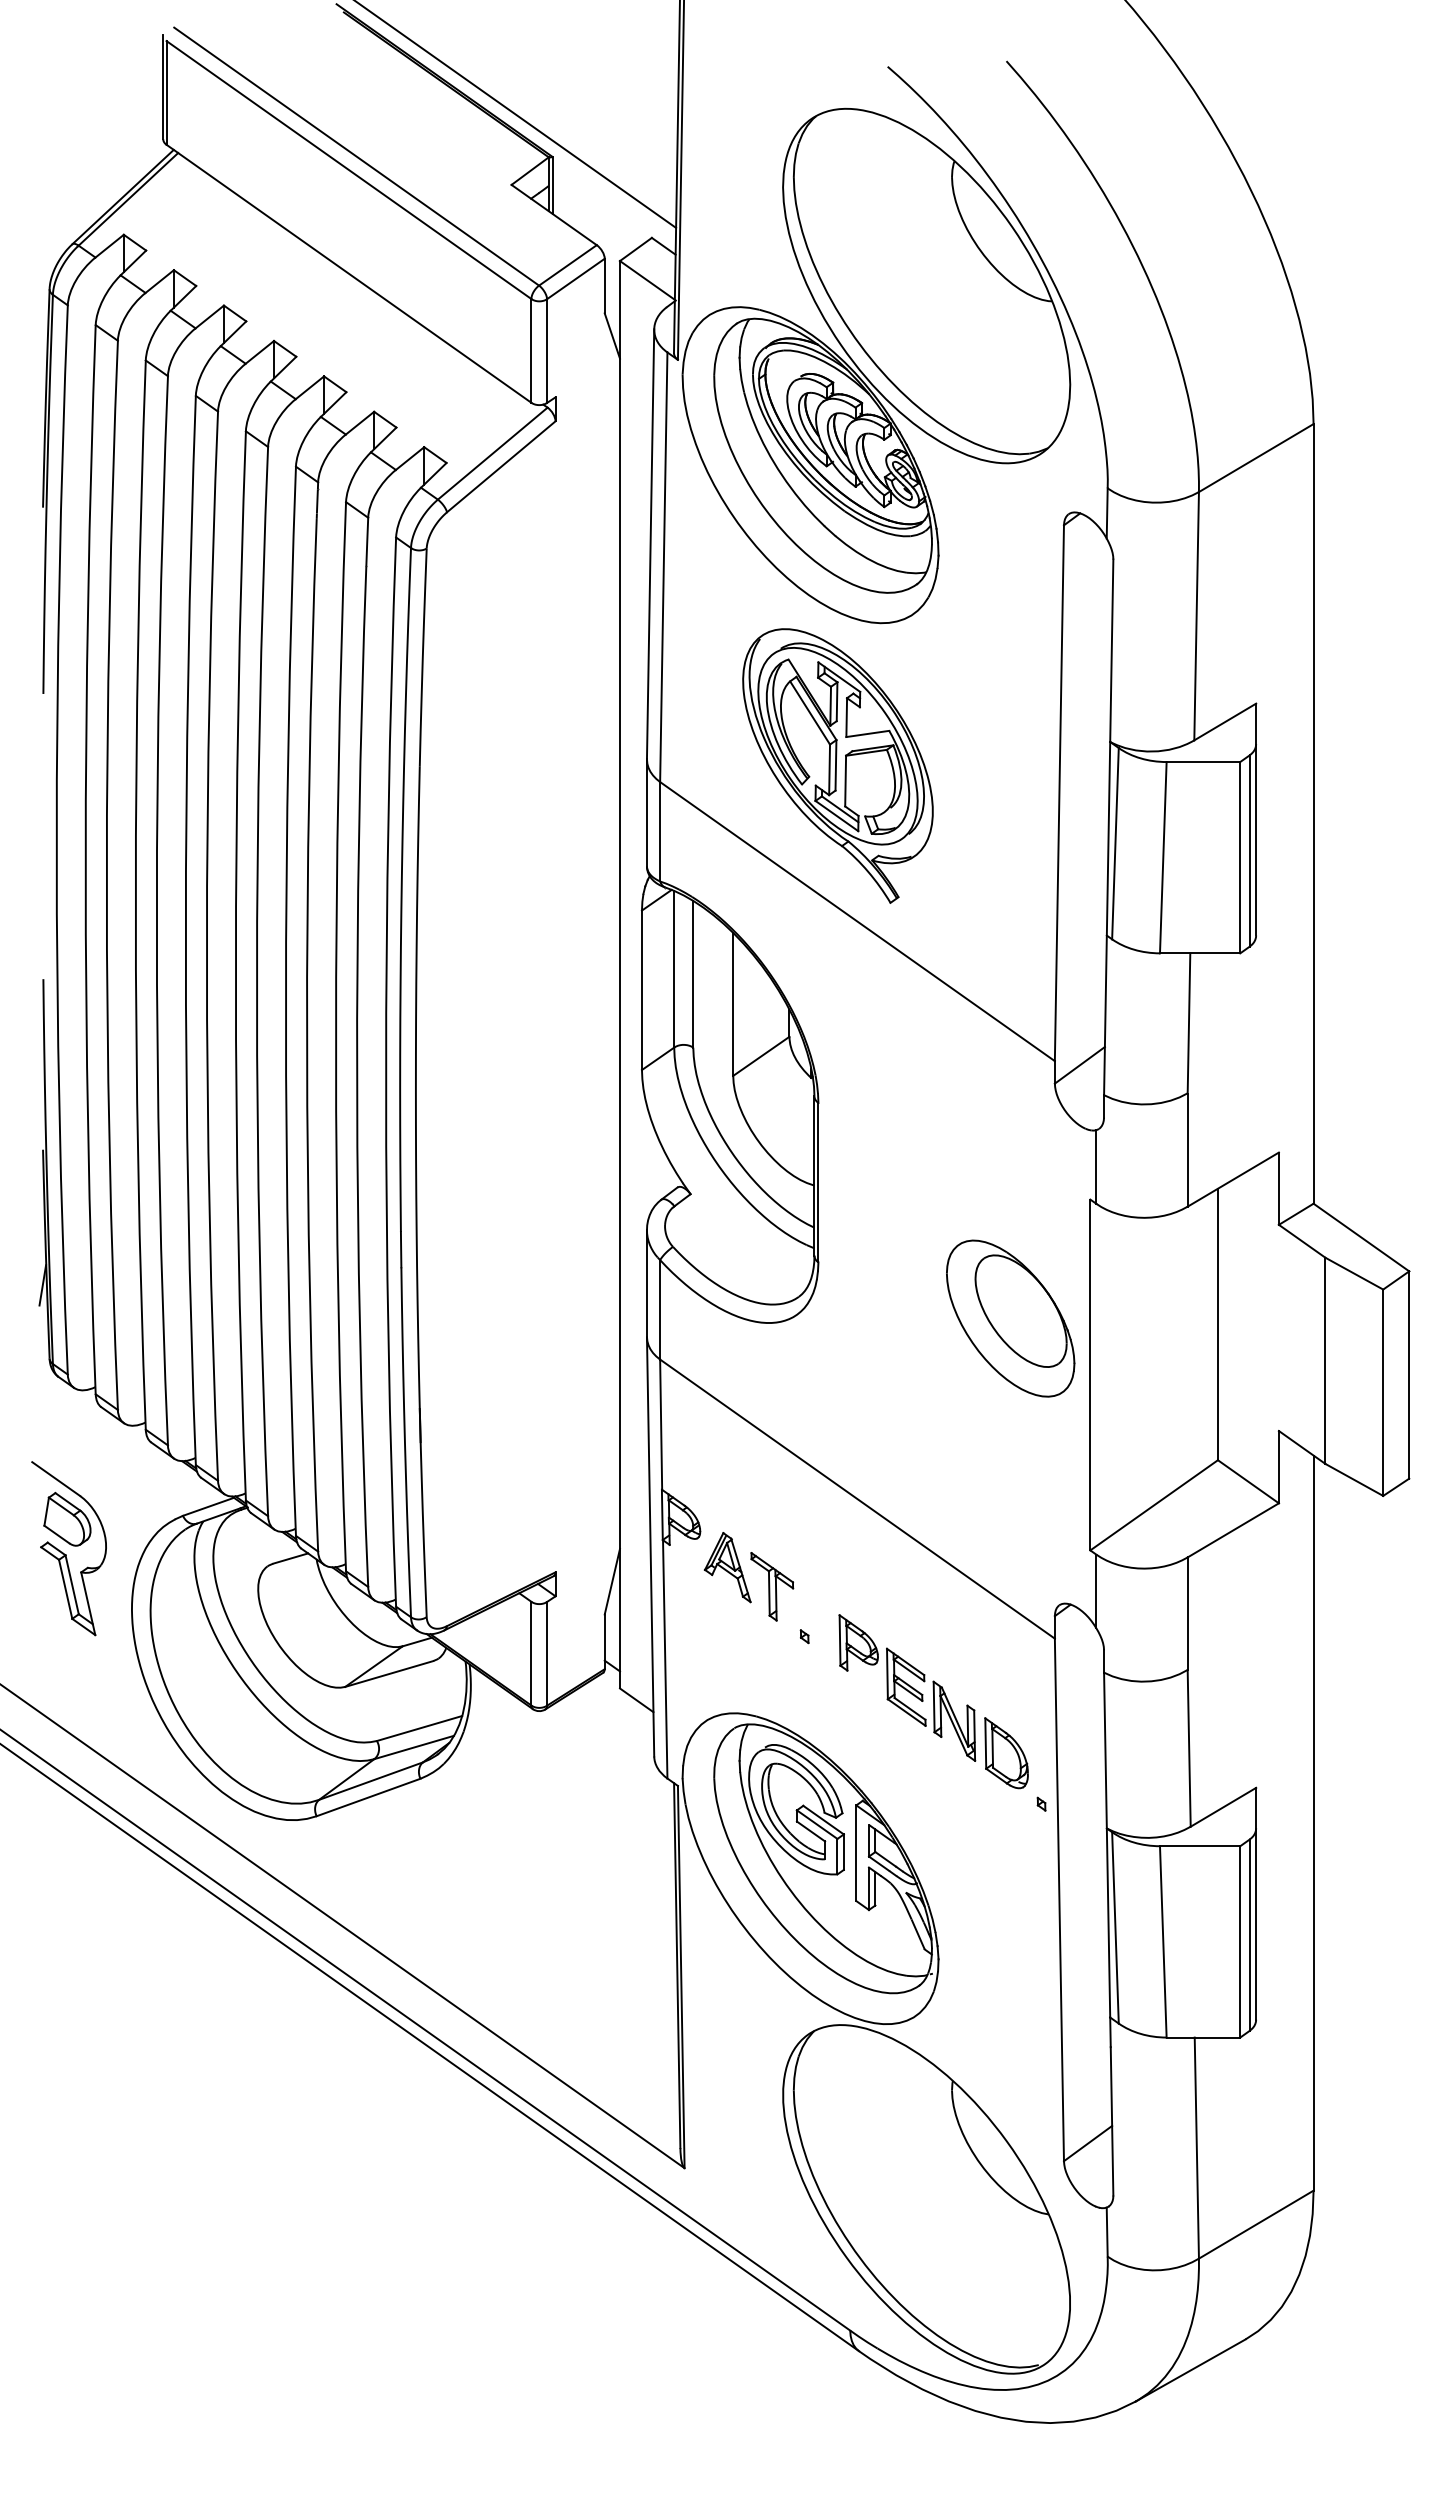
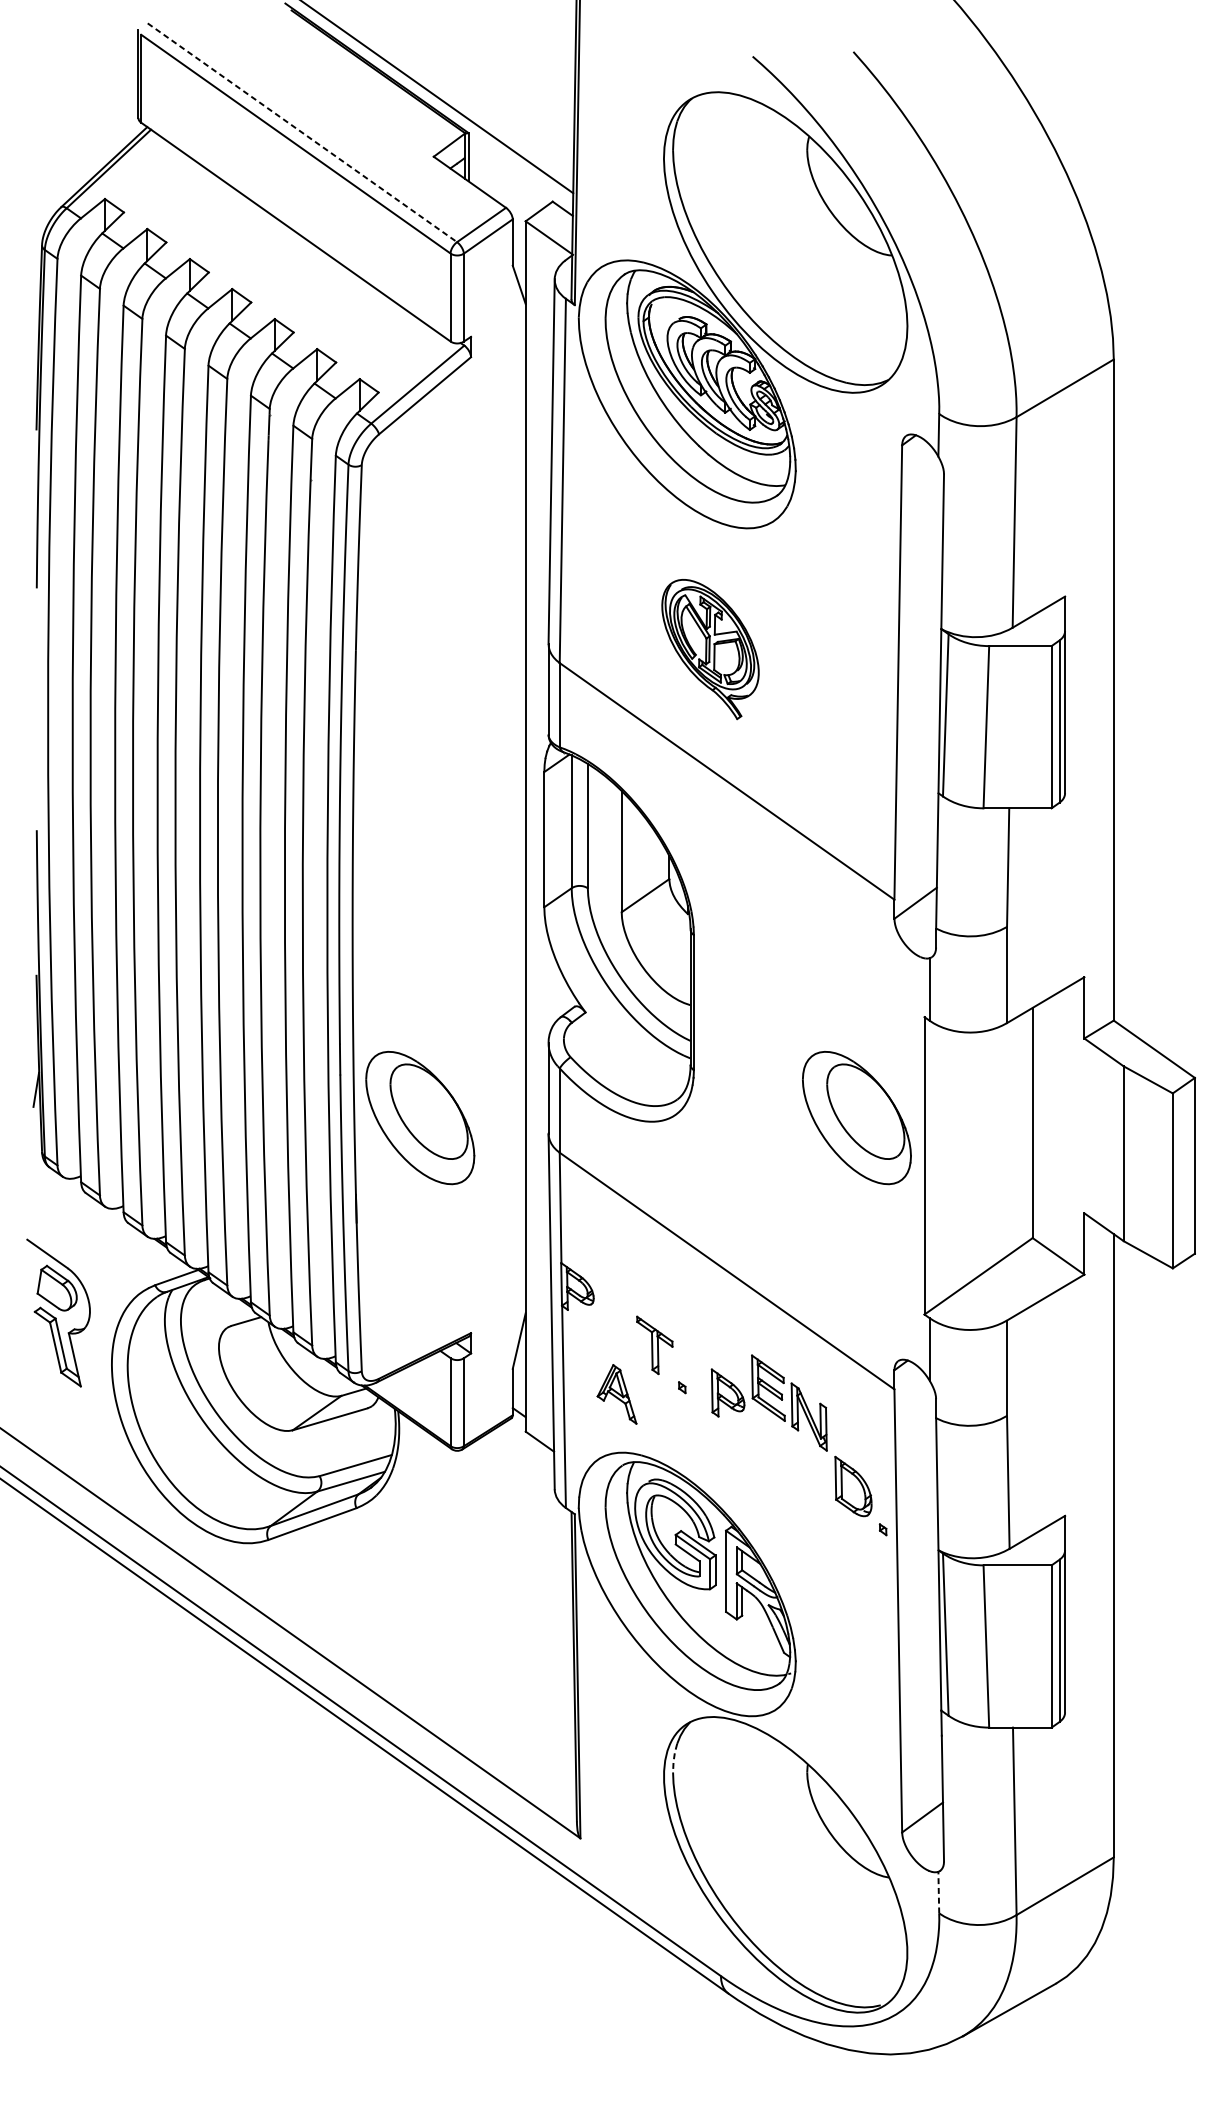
line: (357, 156) -> (303, 132), solid -> dashed
part: (837, 765) -> (710, 649), size x0.6
part: (495, 1318) -> (420, 1117), added
part: (727, 1567) -> (616, 1394), moved
part: (931, 1704) -> (789, 1402), moved
line: (795, 2073) -> (674, 1758), solid -> dashed
line: (1107, 2232) -> (939, 1892), solid -> dashed

